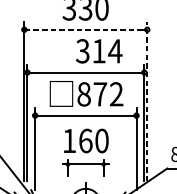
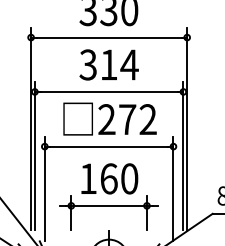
line: (85, 29) -> (108, 37), dashed -> solid
text: (98, 50) -> (108, 64), moved
text: (83, 94) -> (106, 119), 872 -> 272
line: (147, 101) -> (187, 128), dashed -> solid
part: (85, 167) -> (108, 212), size x1.67

